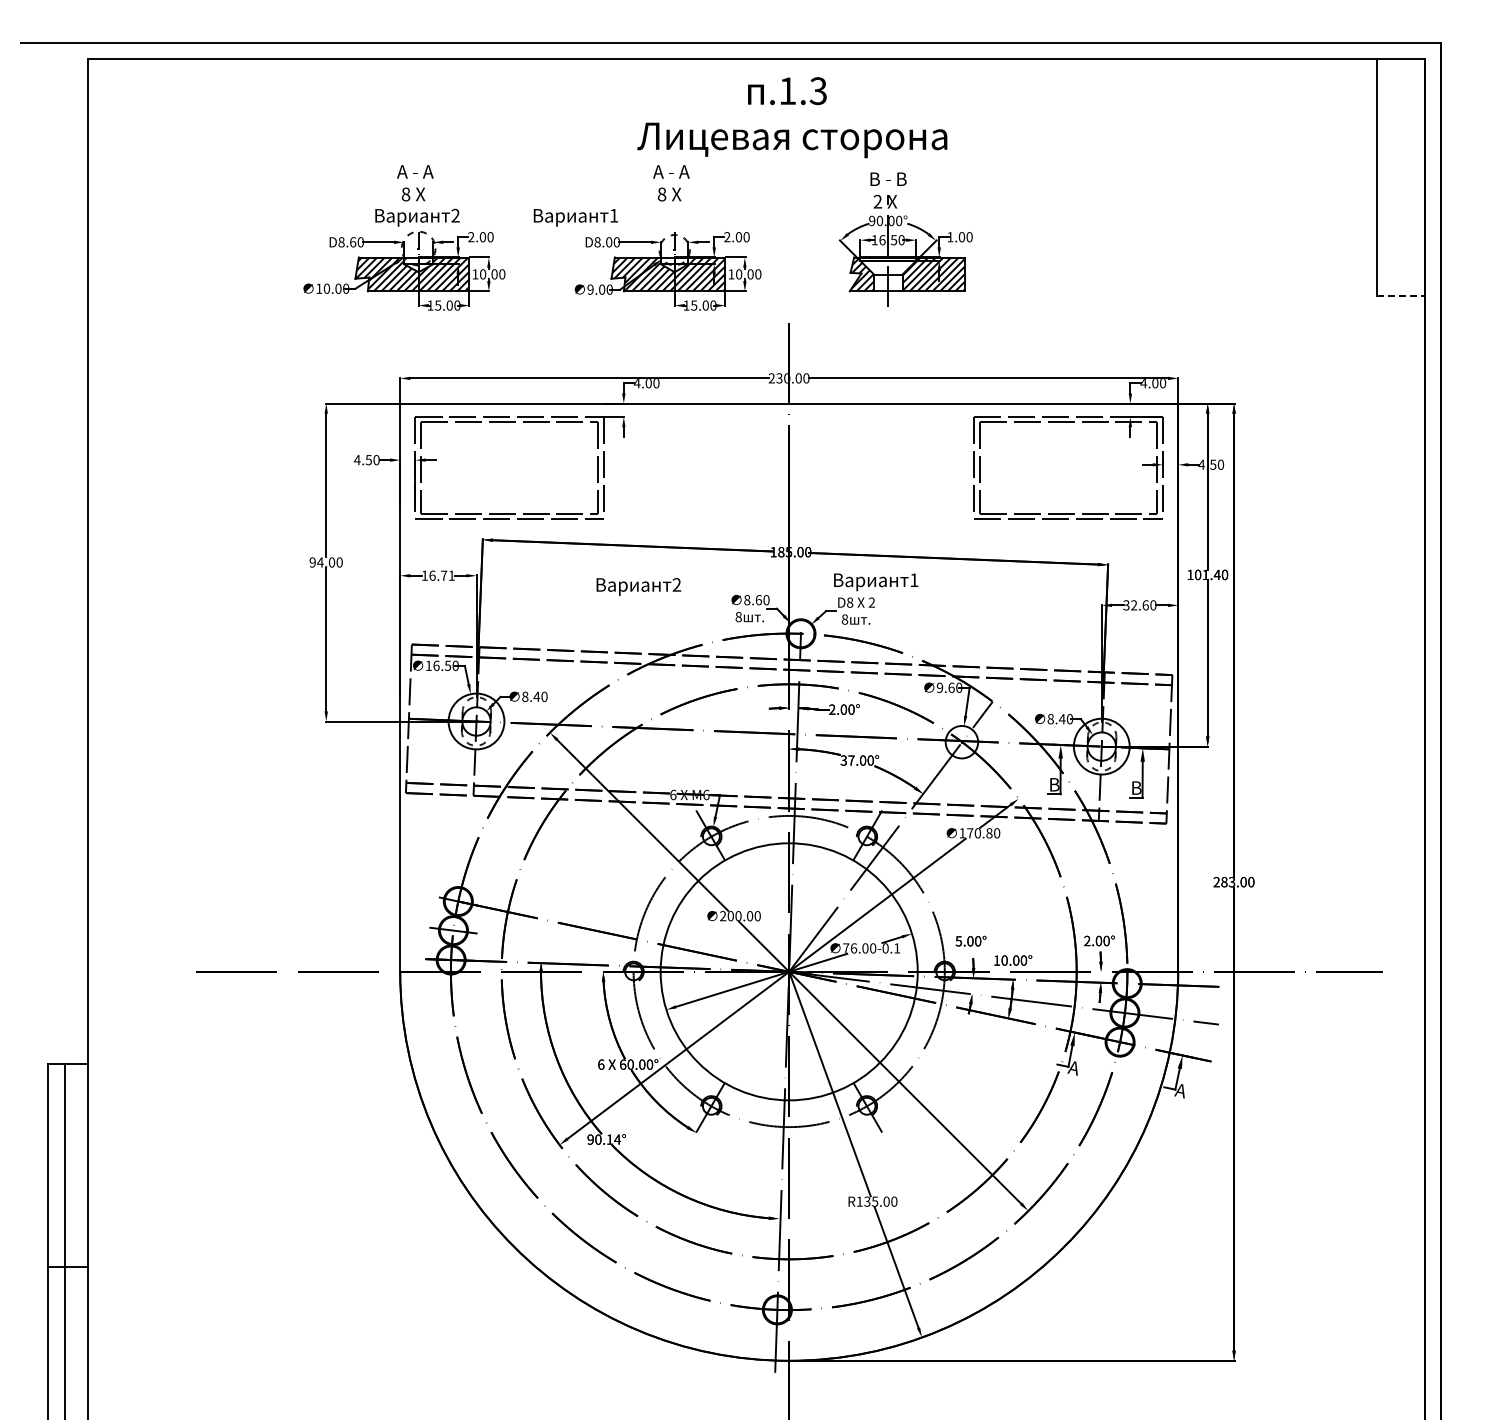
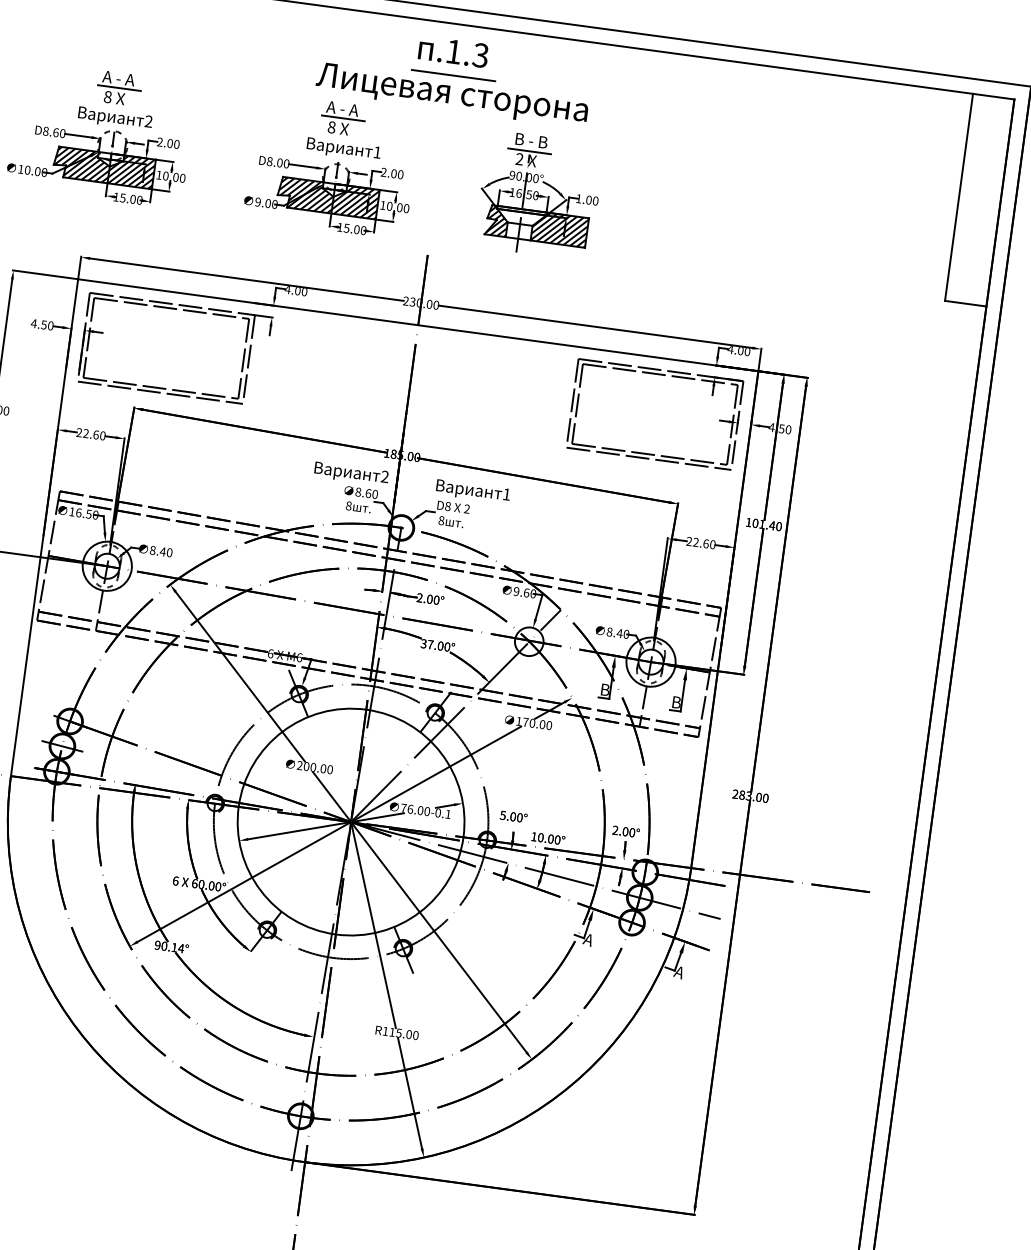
line: (790, 117) -> (453, 75), added
line: (417, 182) -> (119, 88), added
line: (673, 182) -> (343, 118), added
line: (887, 191) -> (529, 151), added
text: (575, 217) -> (343, 149), moved
line: (1400, 296) -> (965, 303), dashed -> solid
text: (437, 575) -> (90, 433), 16.71 -> 22.60
text: (638, 586) -> (351, 473), moved
text: (1126, 605) -> (689, 541), 32.60 -> 22.60
text: (989, 833) -> (542, 724), 170.80 -> 170.00
text: (867, 1201) -> (392, 1032), R135.00 -> R115.00

